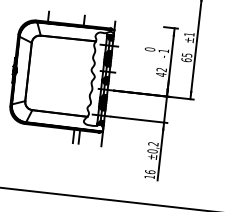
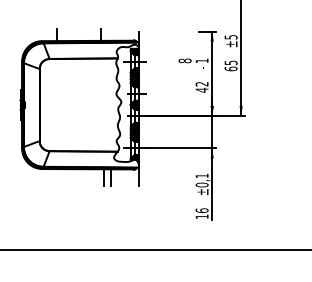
text: (188, 34) -> (230, 37), ±1 -> ±5
text: (150, 49) -> (185, 60), 0 -> 8
text: (152, 144) -> (201, 176), ±0,2 -> ±0,1

